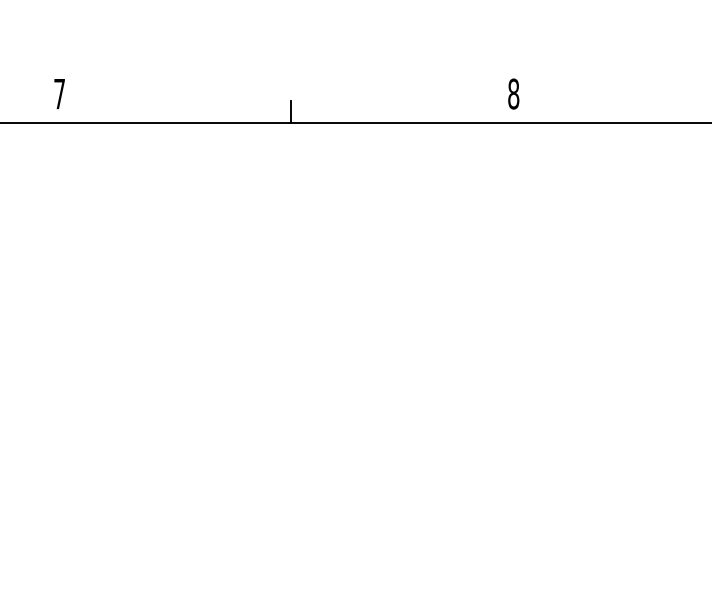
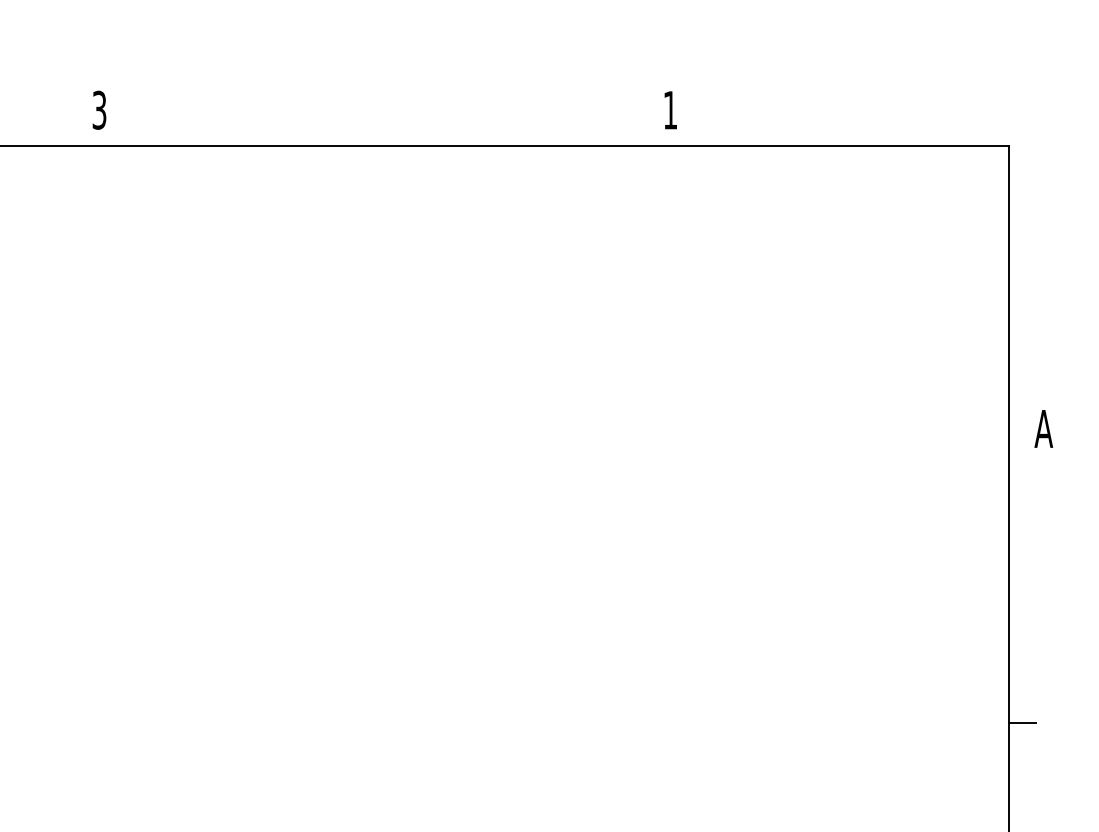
text: (59, 93) -> (99, 109), 7 -> 3
text: (513, 93) -> (670, 109), 8 -> 1
line: (291, 111) -> (390, 132), removed

